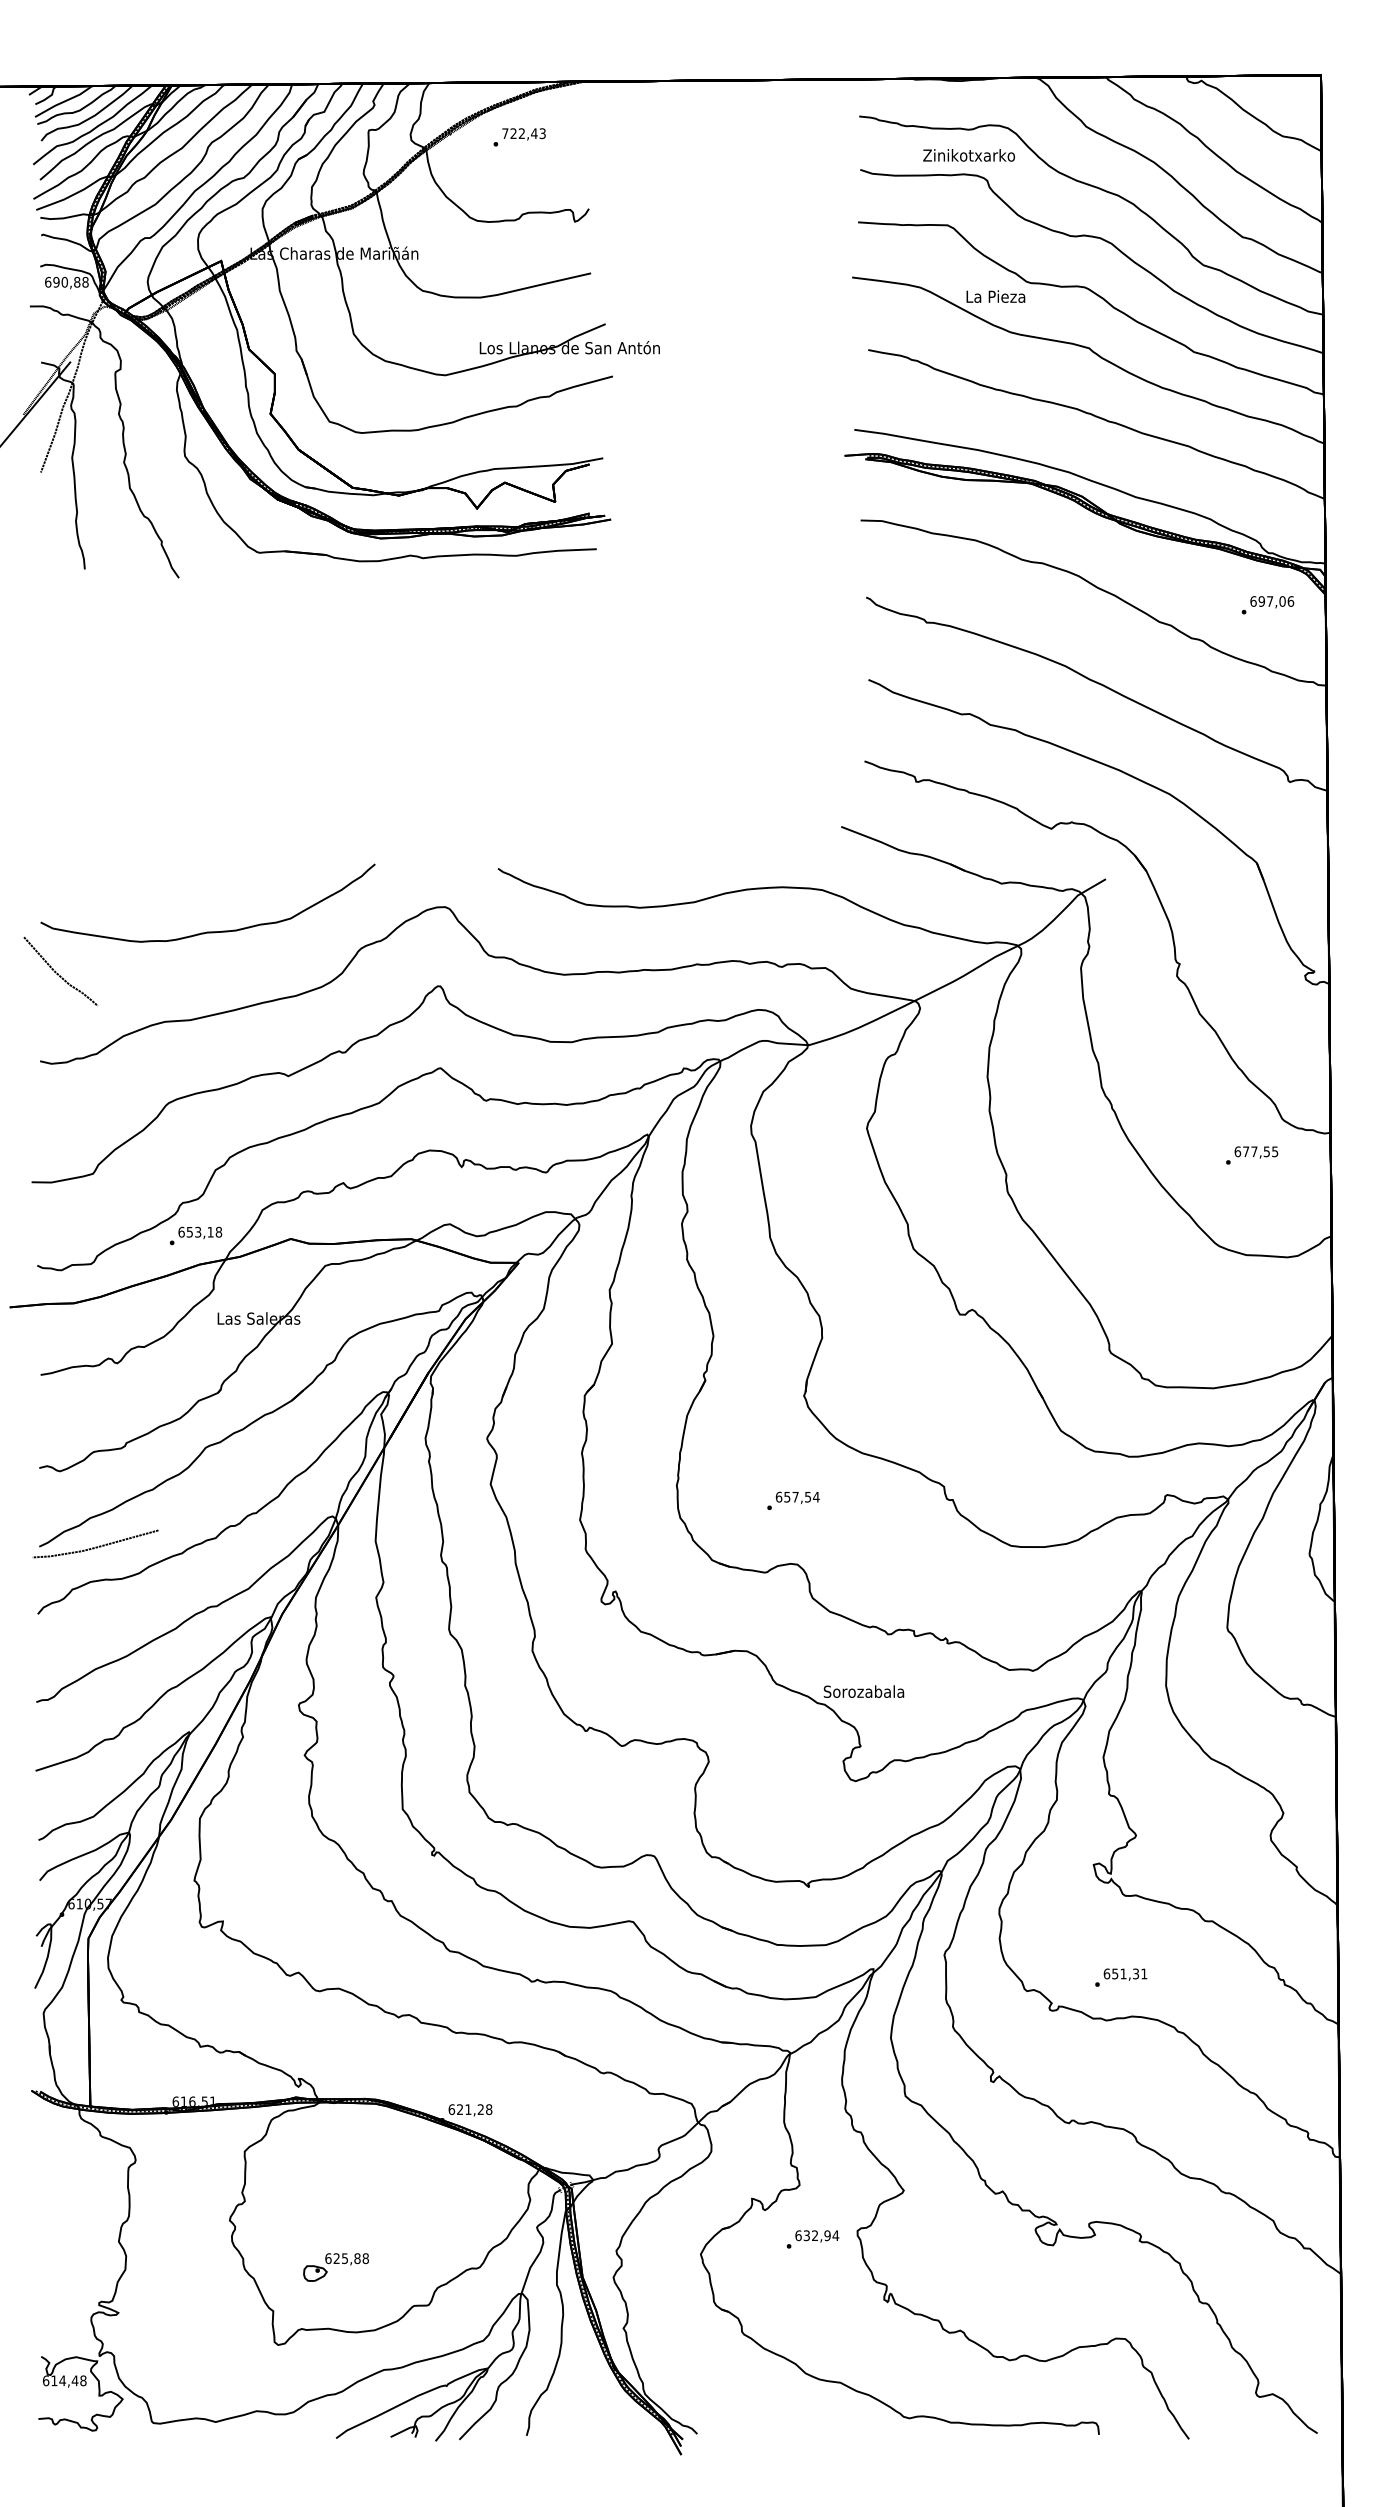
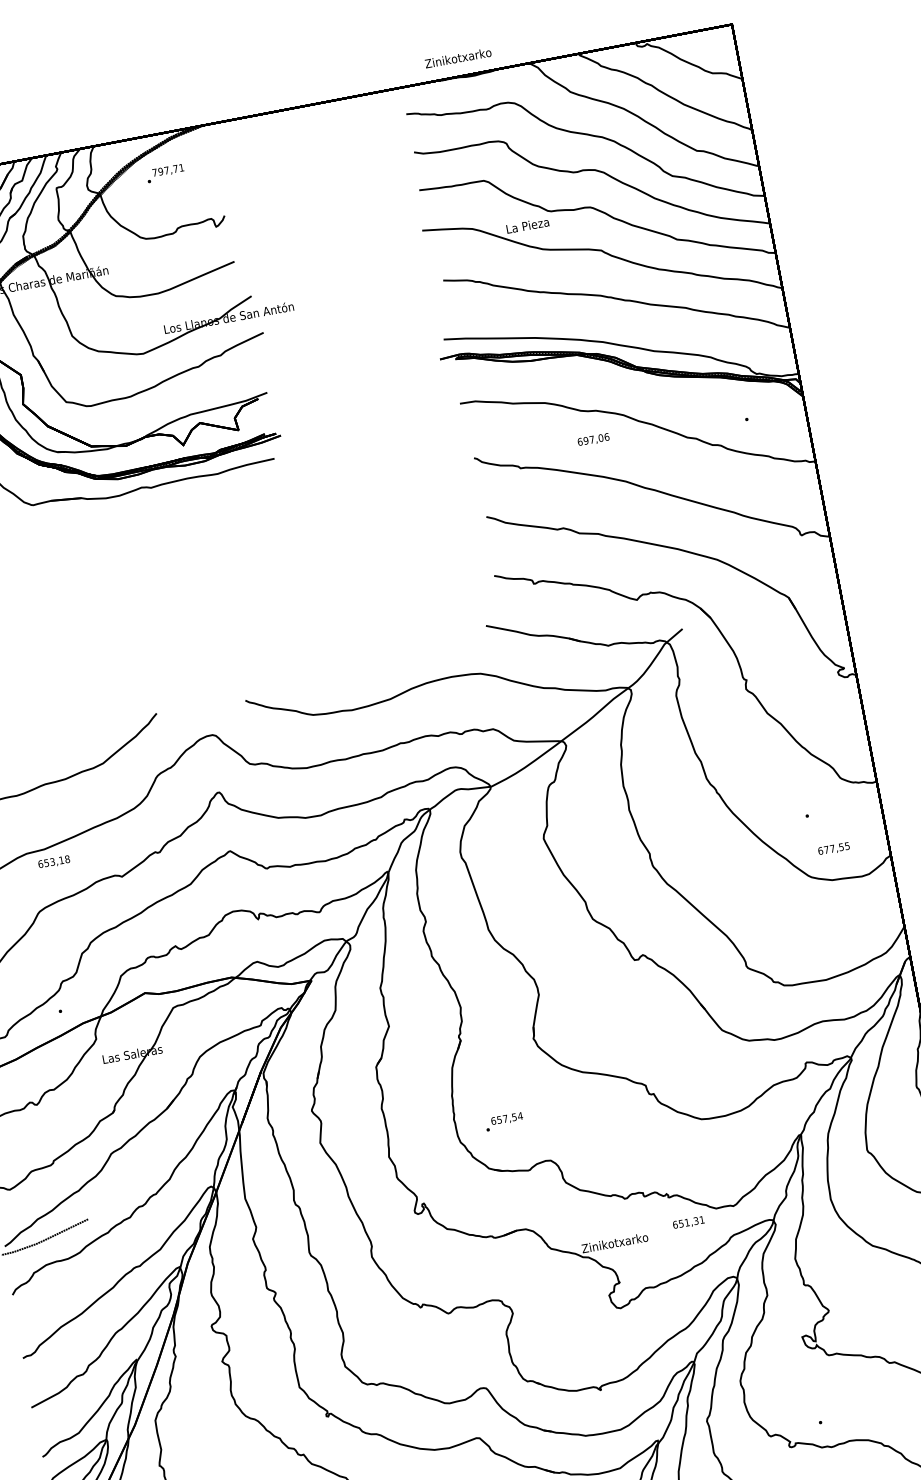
text: (527, 133) -> (170, 169), 722,43 -> 797,71
text: (968, 155) -> (457, 58), moved
text: (1272, 602) -> (593, 440), moved
text: (1256, 1152) -> (834, 849), moved
text: (200, 1232) -> (54, 861), moved
text: (793, 1500) -> (504, 1121), moved
text: (863, 1691) -> (614, 1242), Sorozabala -> Zinikotxarko
text: (1125, 1974) -> (688, 1222), moved

